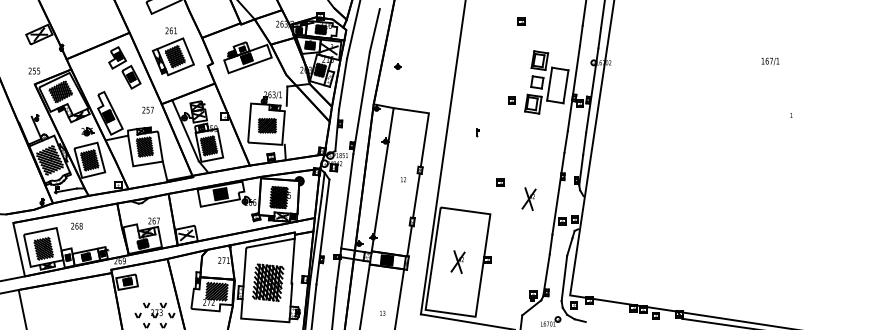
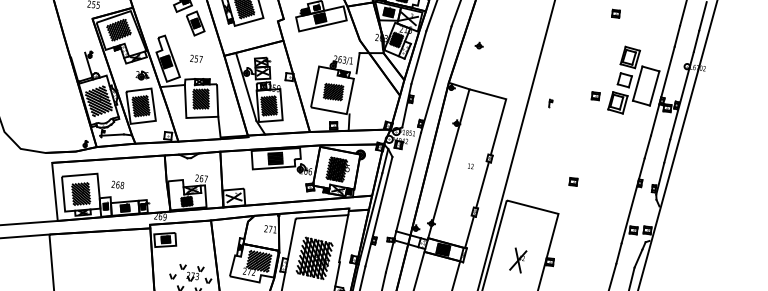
text: (147, 109) -> (195, 58), moved
part: (477, 132) -> (550, 103), moved
part: (528, 198) -> (600, 202), removed
text: (76, 225) -> (117, 184), moved

